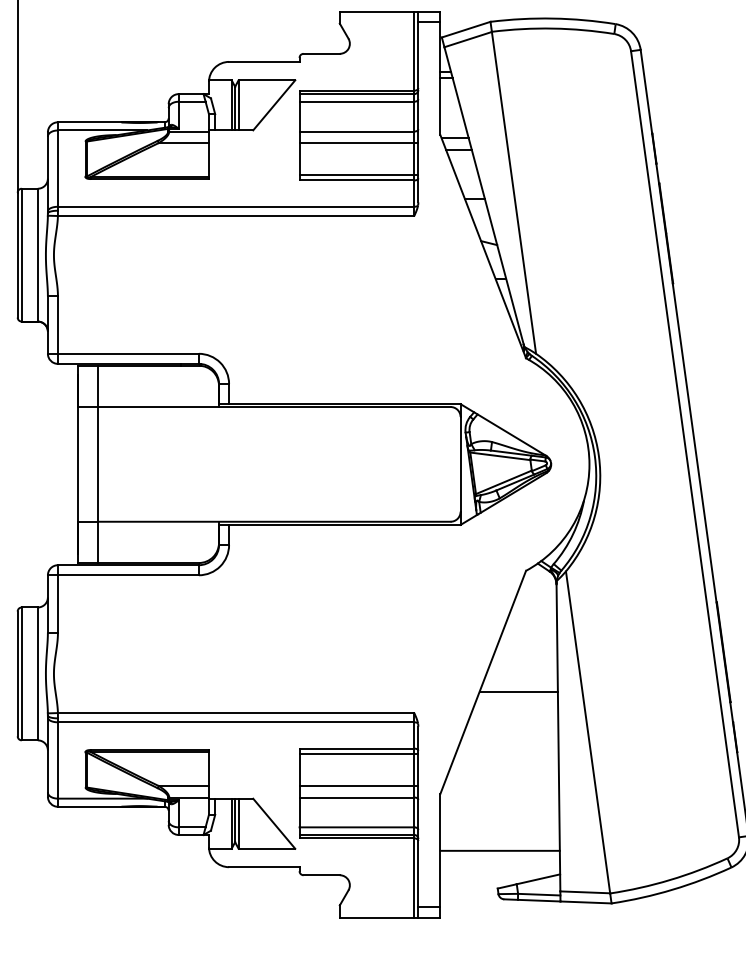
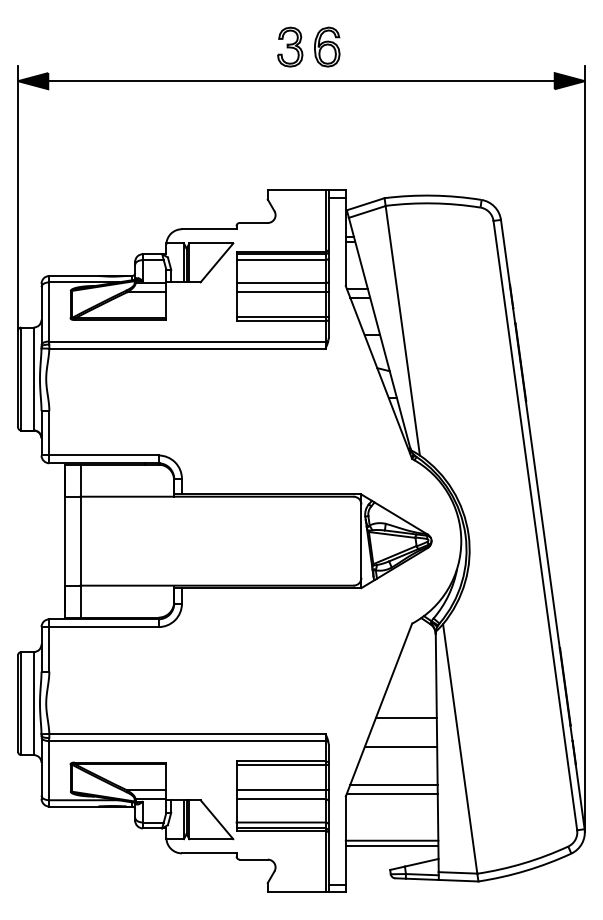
line: (511, 730) -> (400, 747), added
line: (502, 779) -> (393, 785), added
line: (499, 791) -> (391, 794), added
line: (499, 857) -> (391, 845), added

